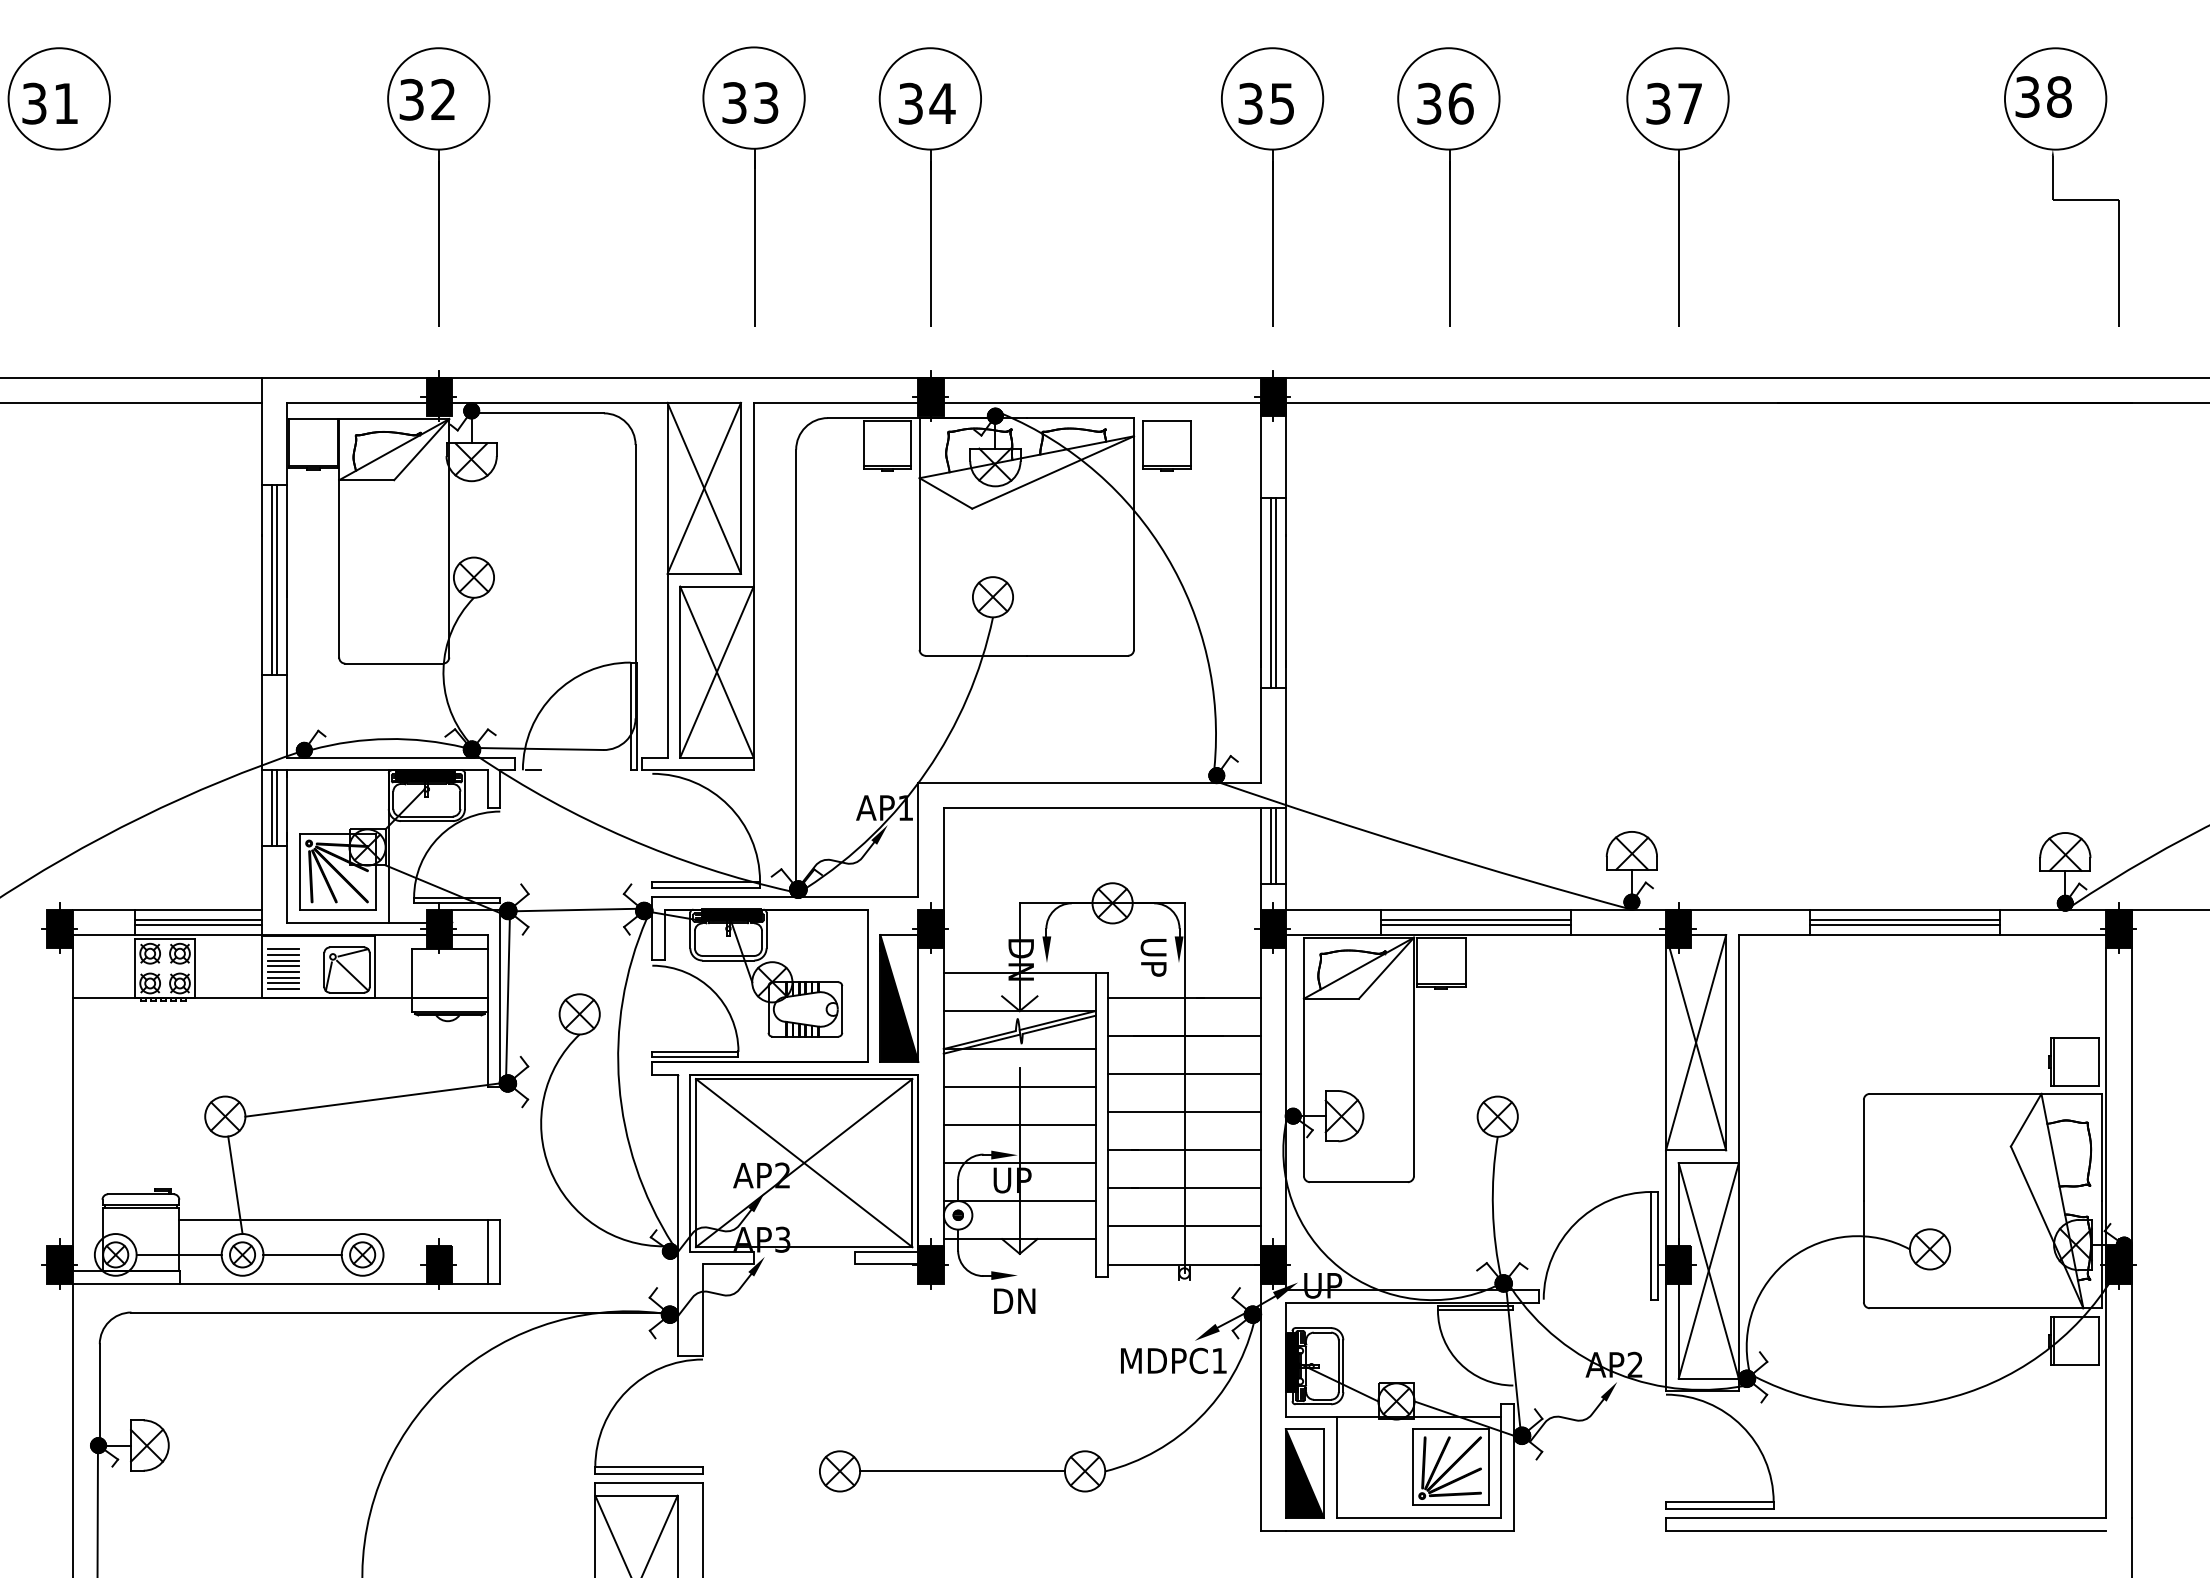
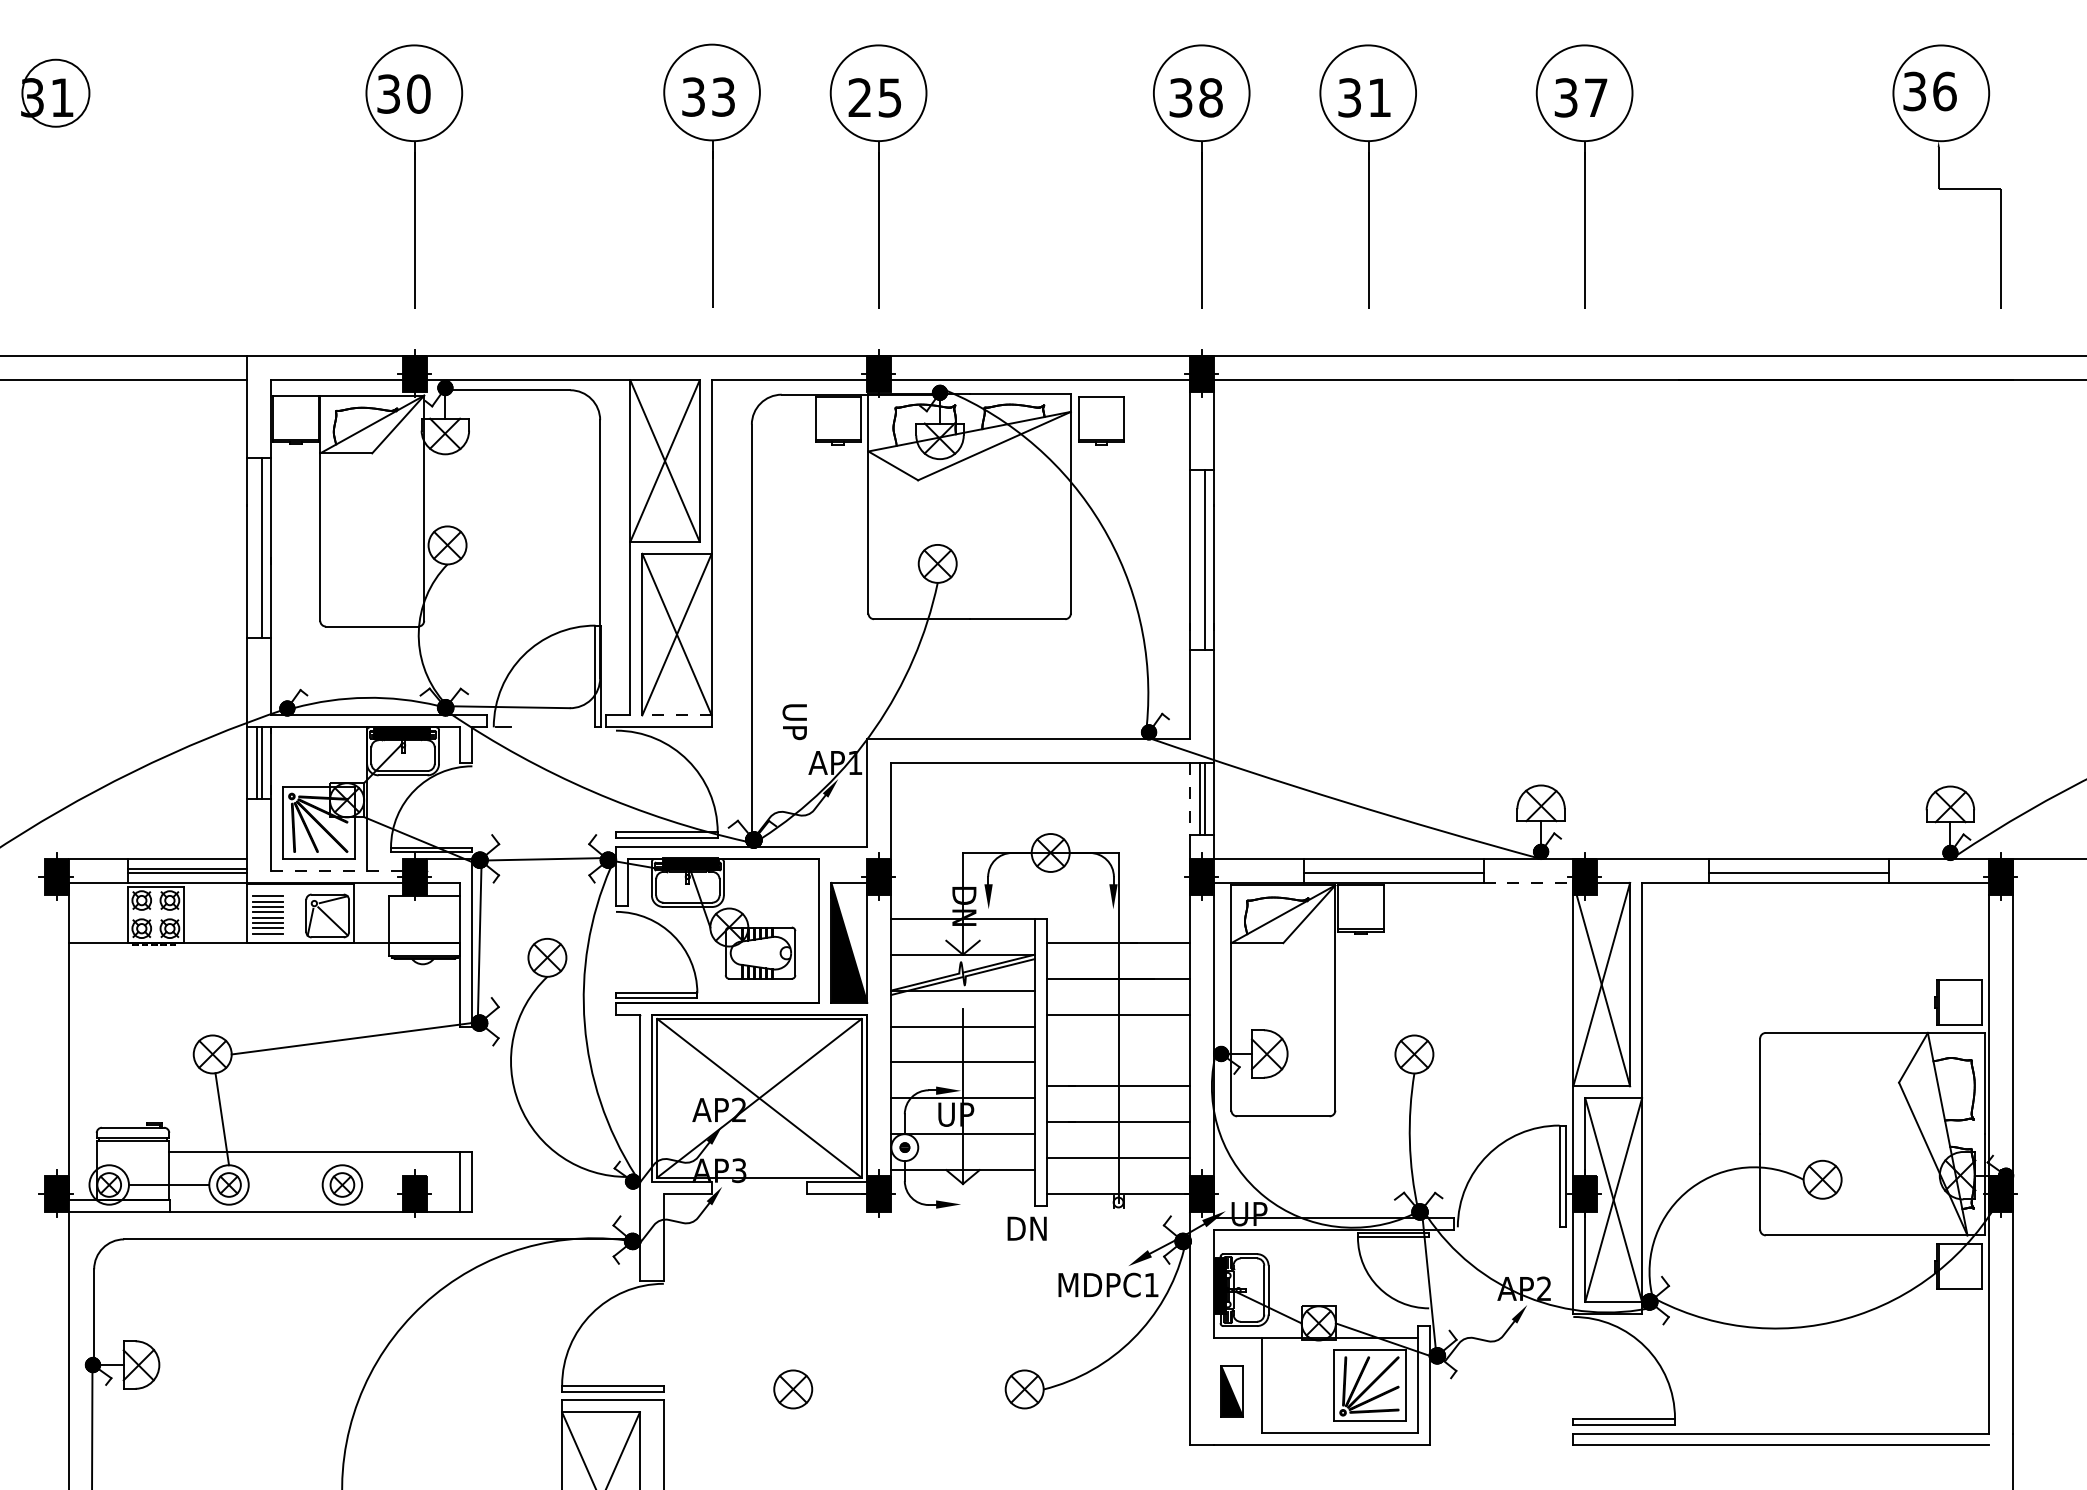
text: (2059, 96) -> (1944, 91), 38 -> 36
circle: (58, 98) -> (55, 92), size x0.7
text: (443, 99) -> (418, 93), 32 -> 30
text: (926, 103) -> (874, 97), 34 -> 25
text: (1282, 103) -> (1211, 97), 35 -> 38
text: (1460, 103) -> (1379, 97), 36 -> 31
line: (272, 580) -> (257, 548), removed
line: (1270, 592) -> (1199, 559), removed
line: (716, 757) -> (676, 715), solid -> dashed
line: (1260, 846) -> (1190, 799), solid -> dashed
line: (1475, 919) -> (1393, 868), removed
line: (1905, 919) -> (1799, 868), removed
line: (357, 922) -> (337, 871), solid -> dashed
line: (1618, 935) -> (1528, 883), solid -> dashed
text: (1153, 957) -> (794, 721), moved
line: (1184, 1112) -> (1118, 1050), removed
line: (302, 1254) -> (285, 1184), removed
text: (1014, 1300) -> (1026, 1228), moved
line: (962, 1471) -> (908, 1389), removed
part: (1304, 1473) -> (1231, 1391), size x0.6

